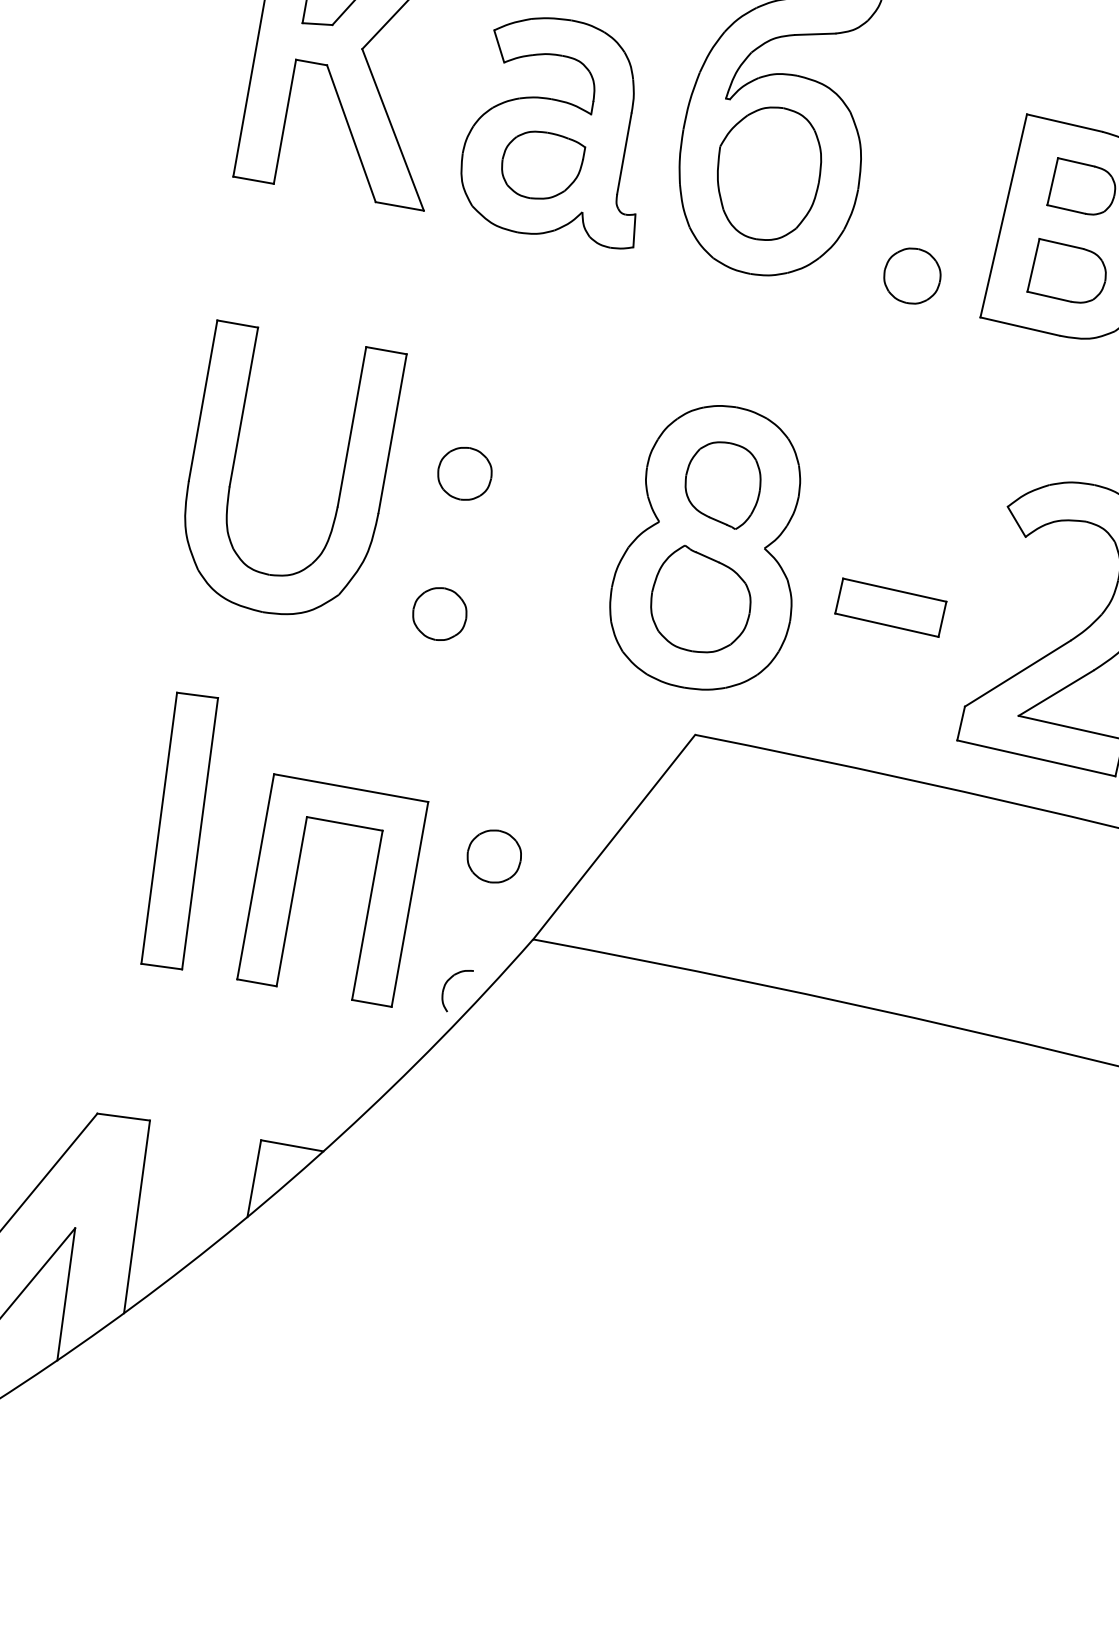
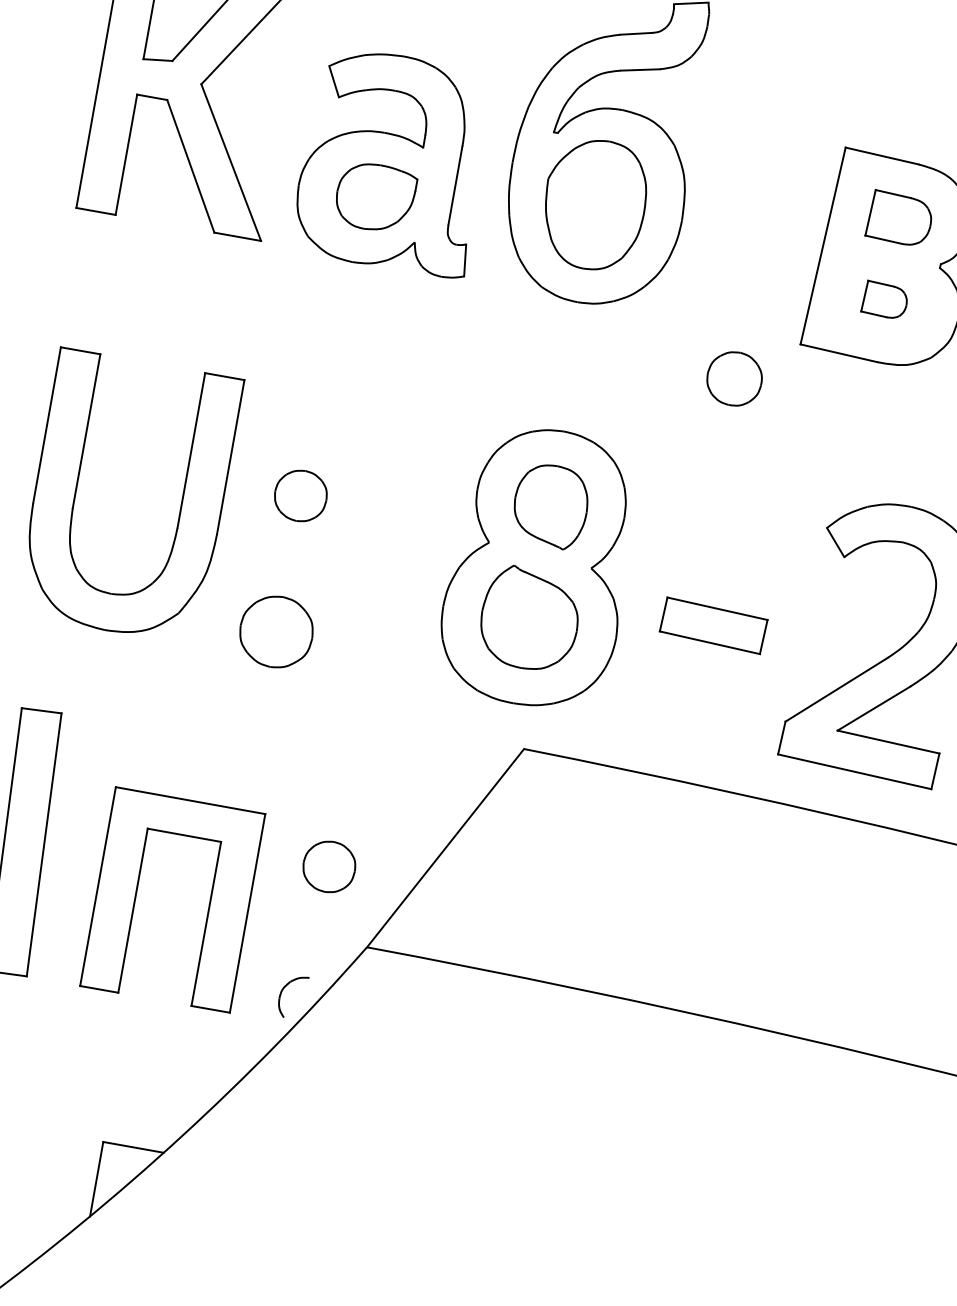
part: (1066, 270) -> (883, 298), size x0.6
part: (912, 275) -> (734, 378), moved
part: (439, 613) -> (276, 631), size x1.4

